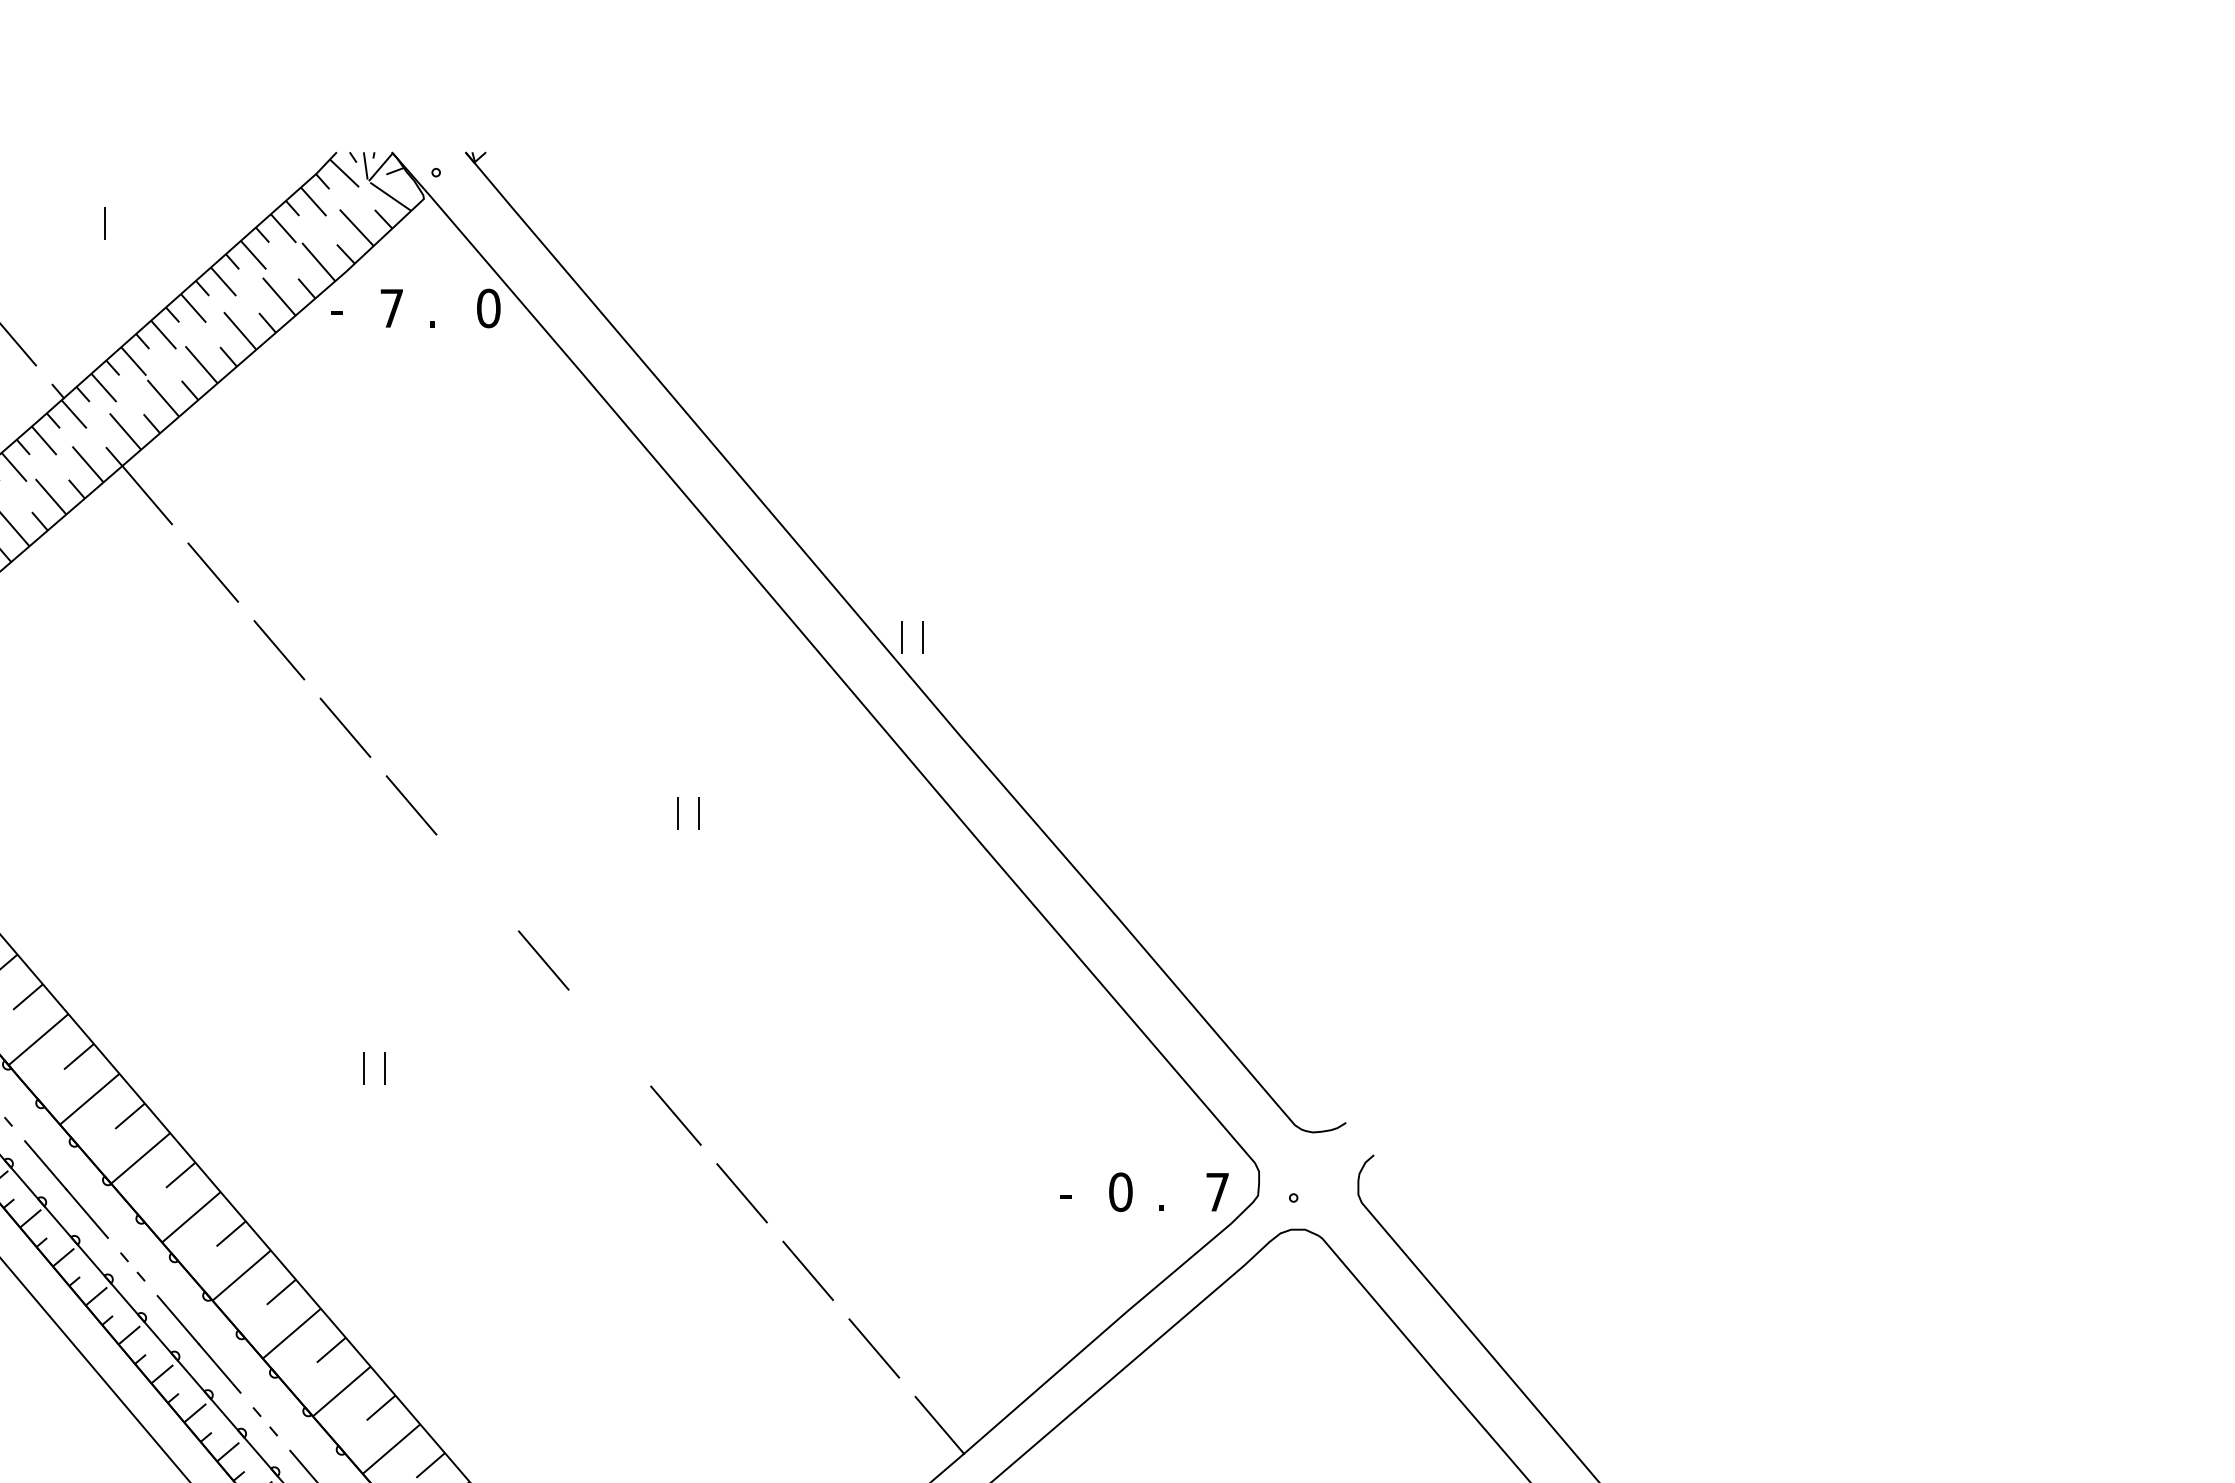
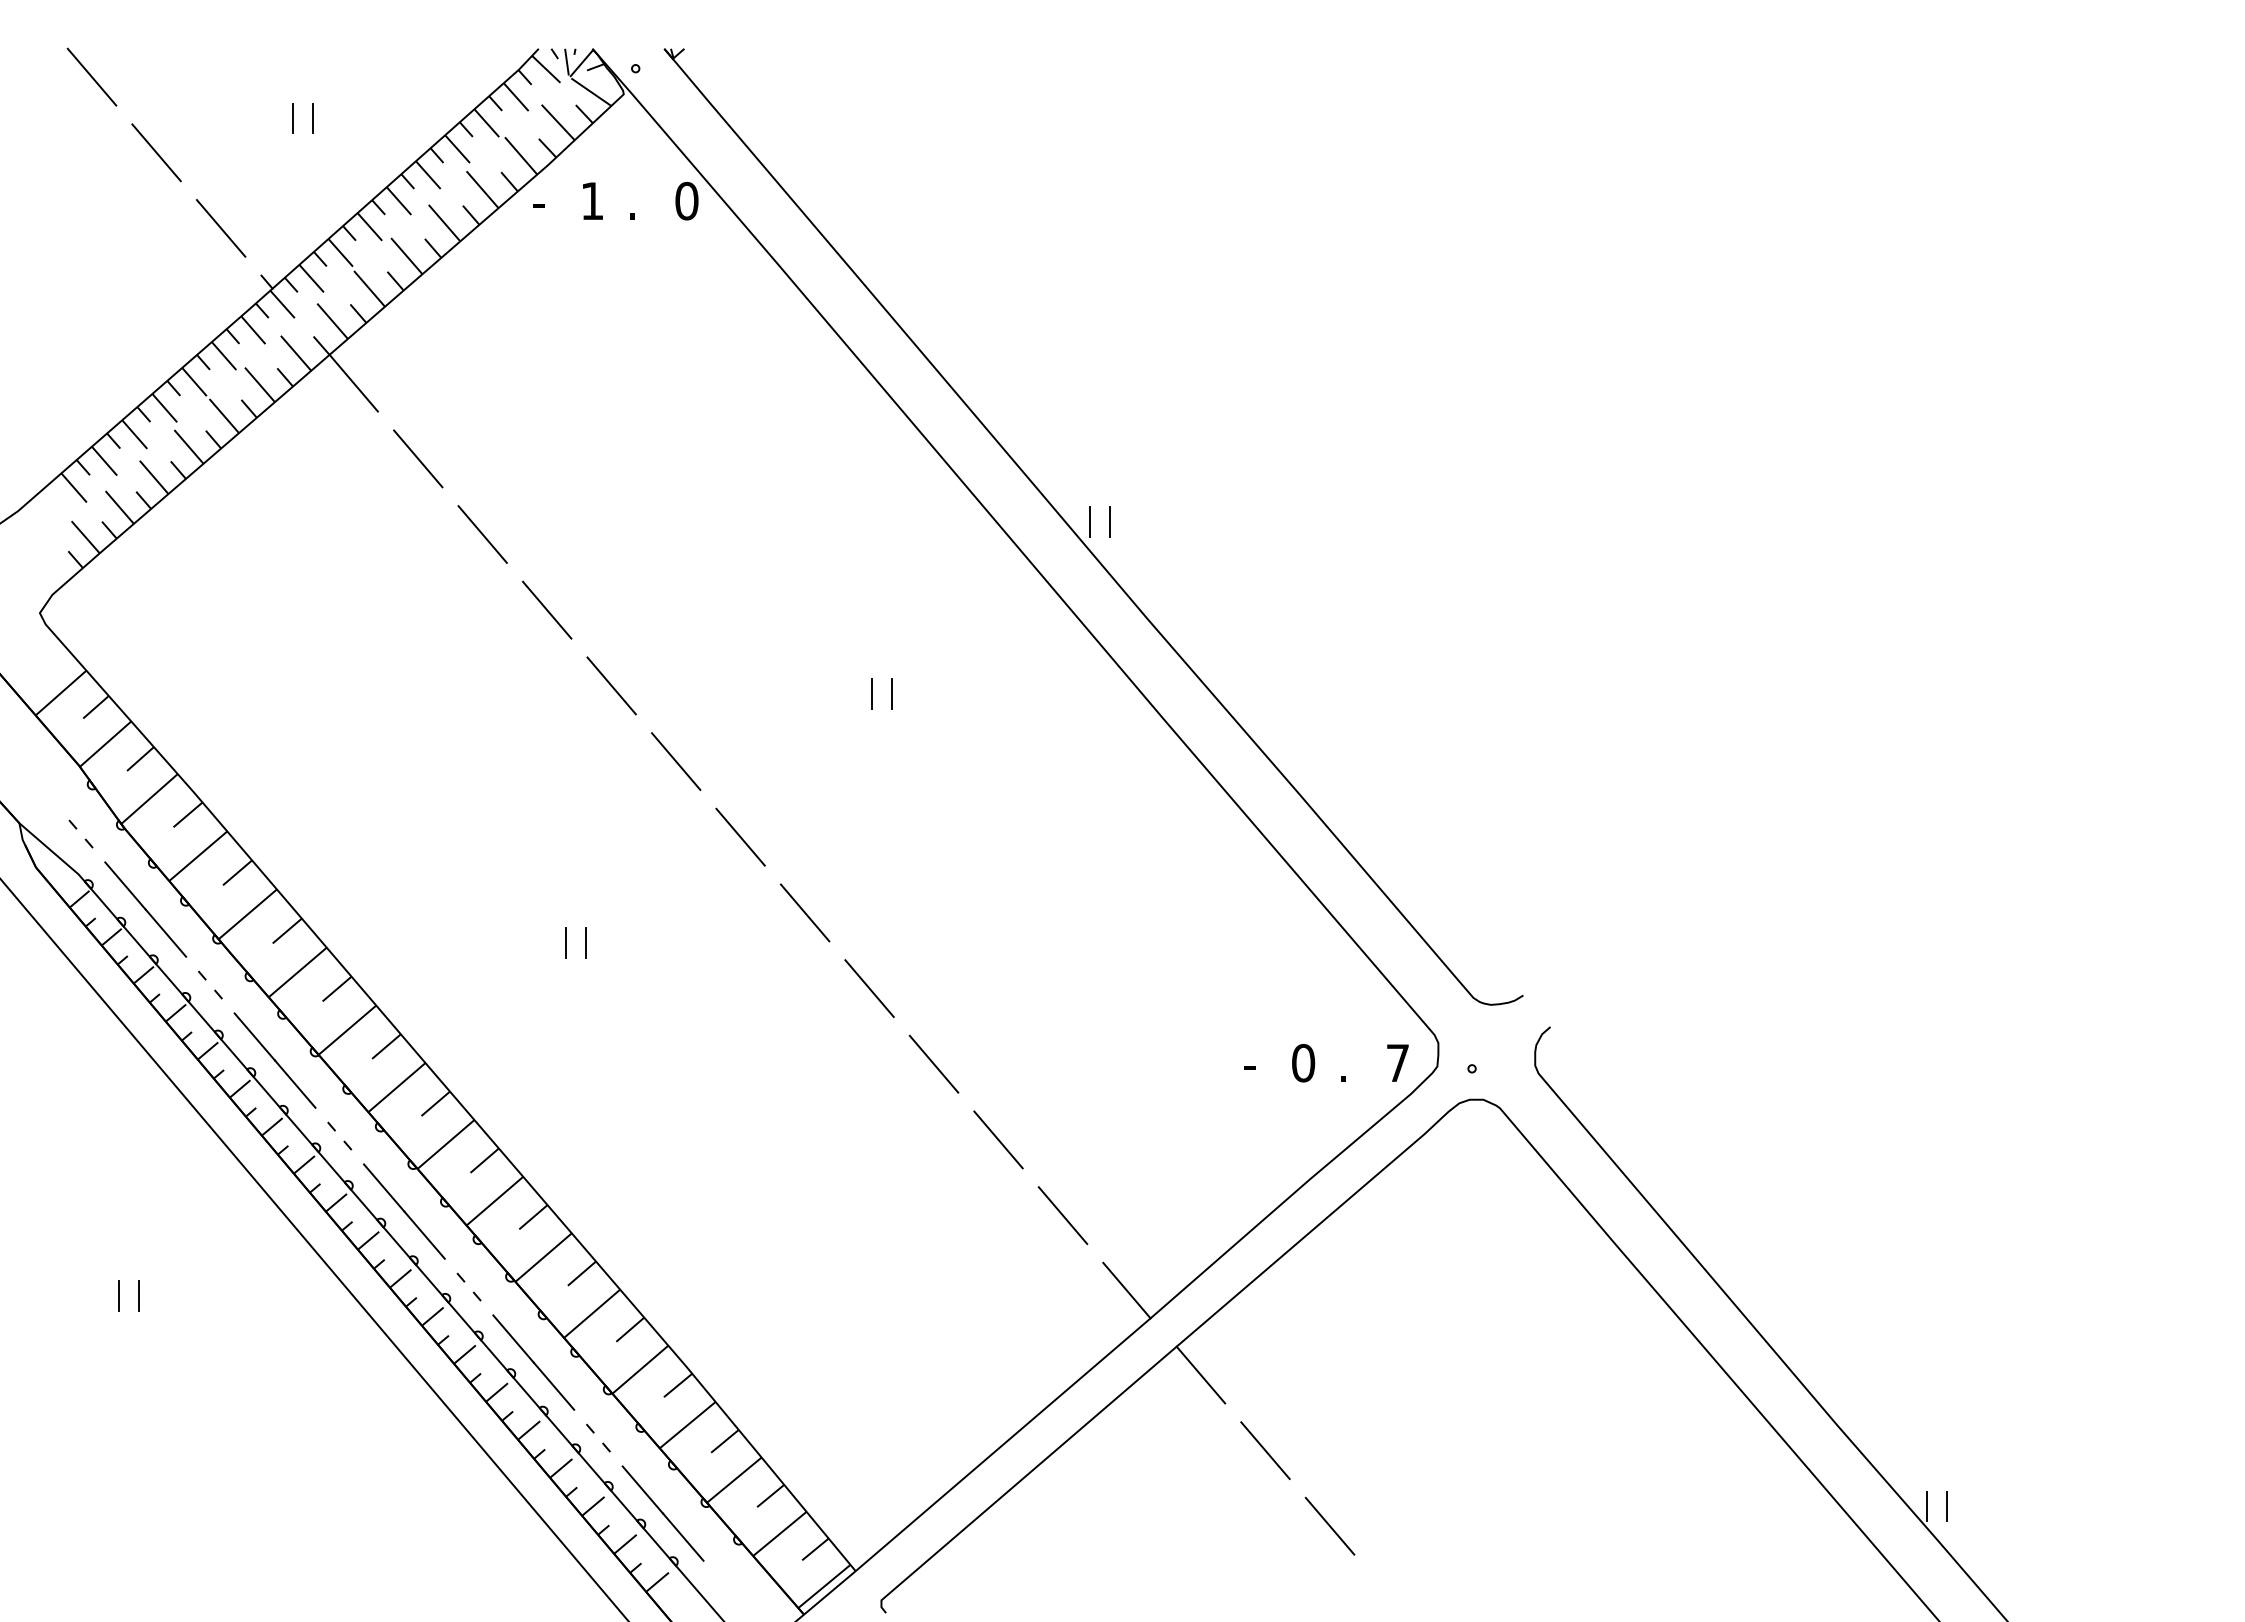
line: (84, 223) -> (292, 118), added
text: (391, 307) -> (592, 200), 7 -> 1
line: (478, 882) -> (676, 761), added
line: (609, 1037) -> (804, 912), added

